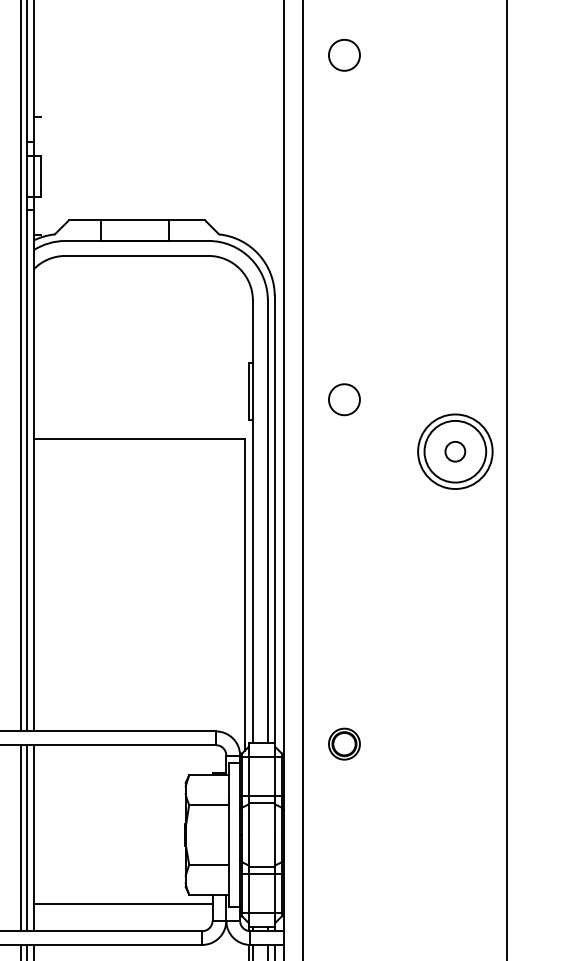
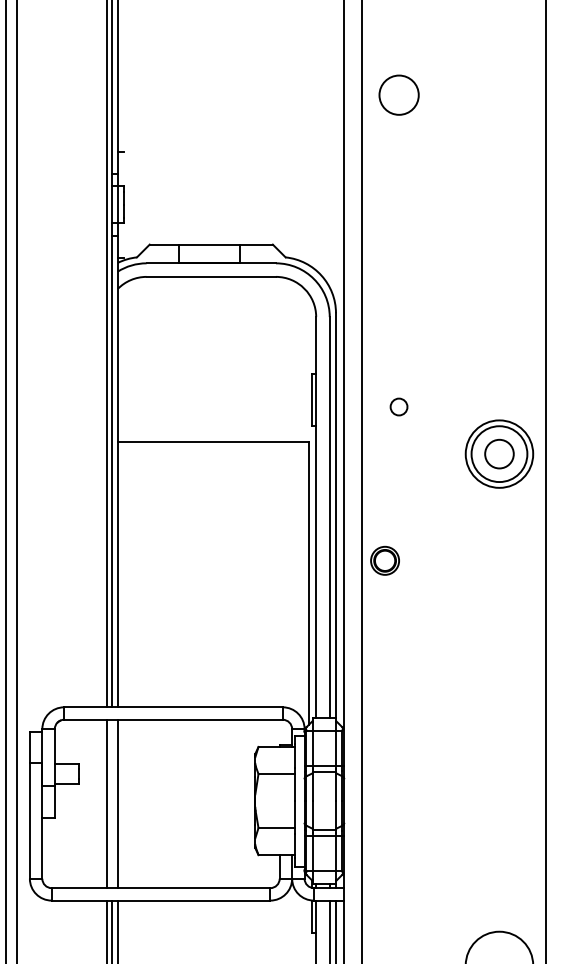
circle: (343, 55) -> (398, 95), size x1.4
circle: (343, 399) -> (398, 406), size x0.6
circle: (455, 452) -> (499, 454), size x1.6
part: (343, 743) -> (384, 560), moved
line: (26, 837) -> (111, 803), removed
line: (122, 903) -> (198, 863), removed

